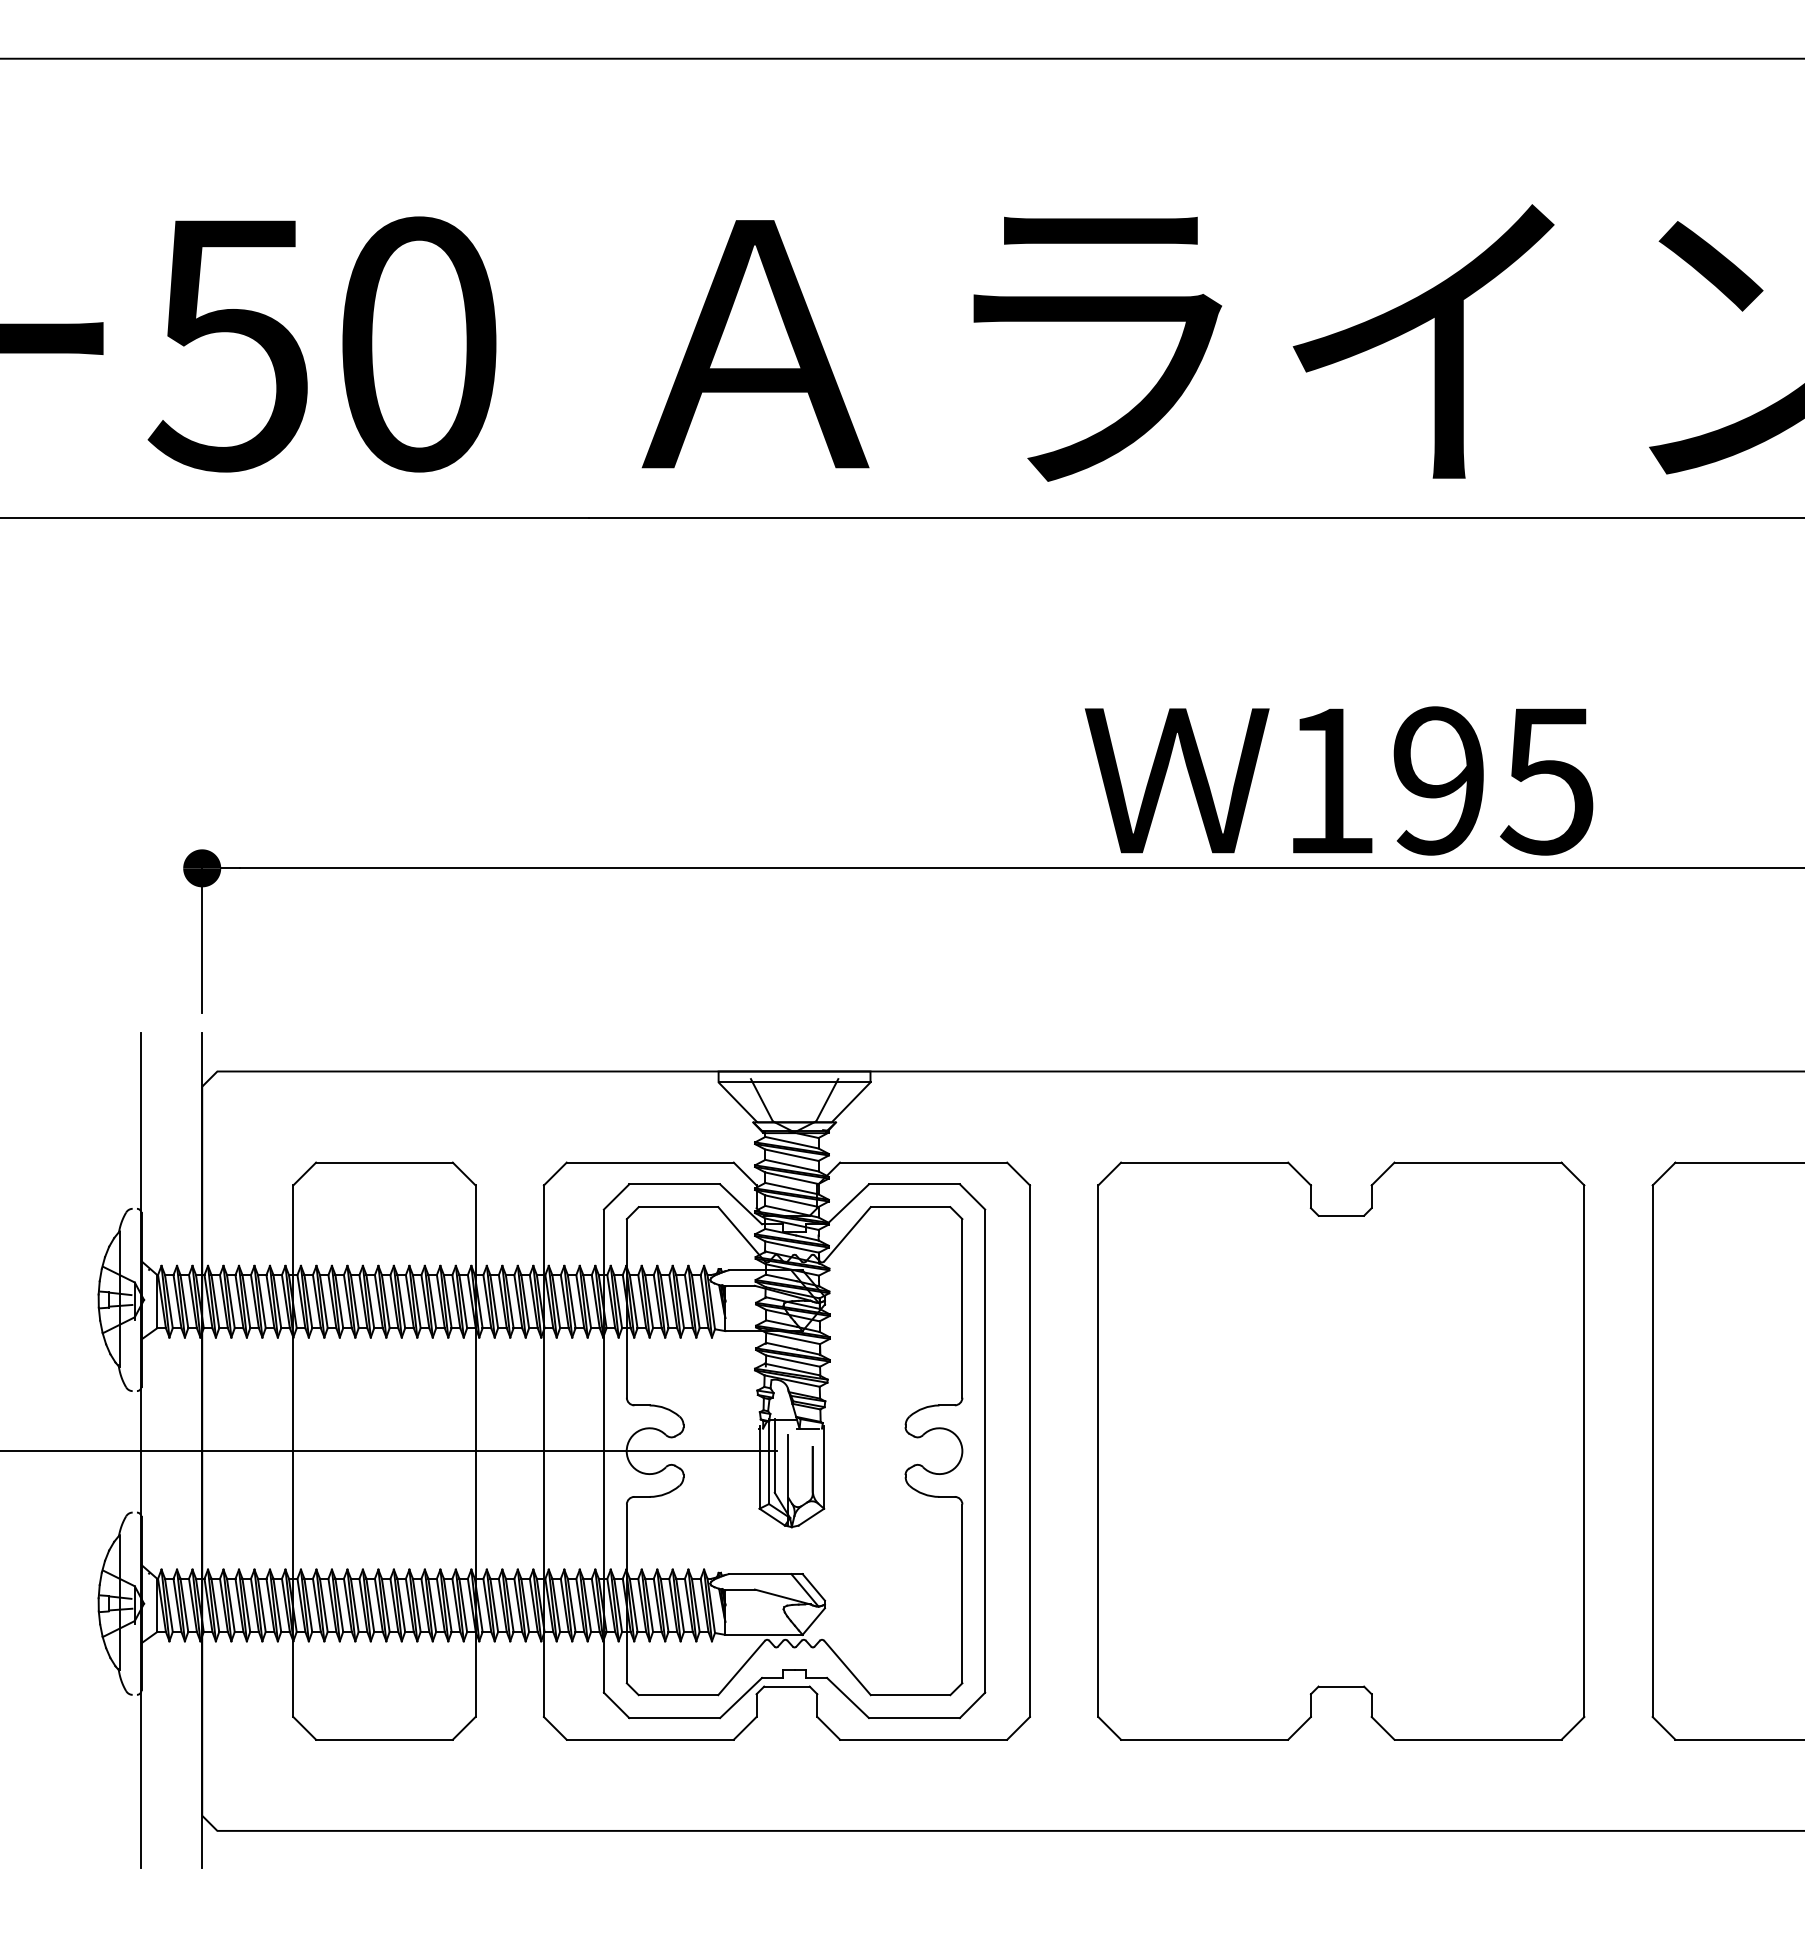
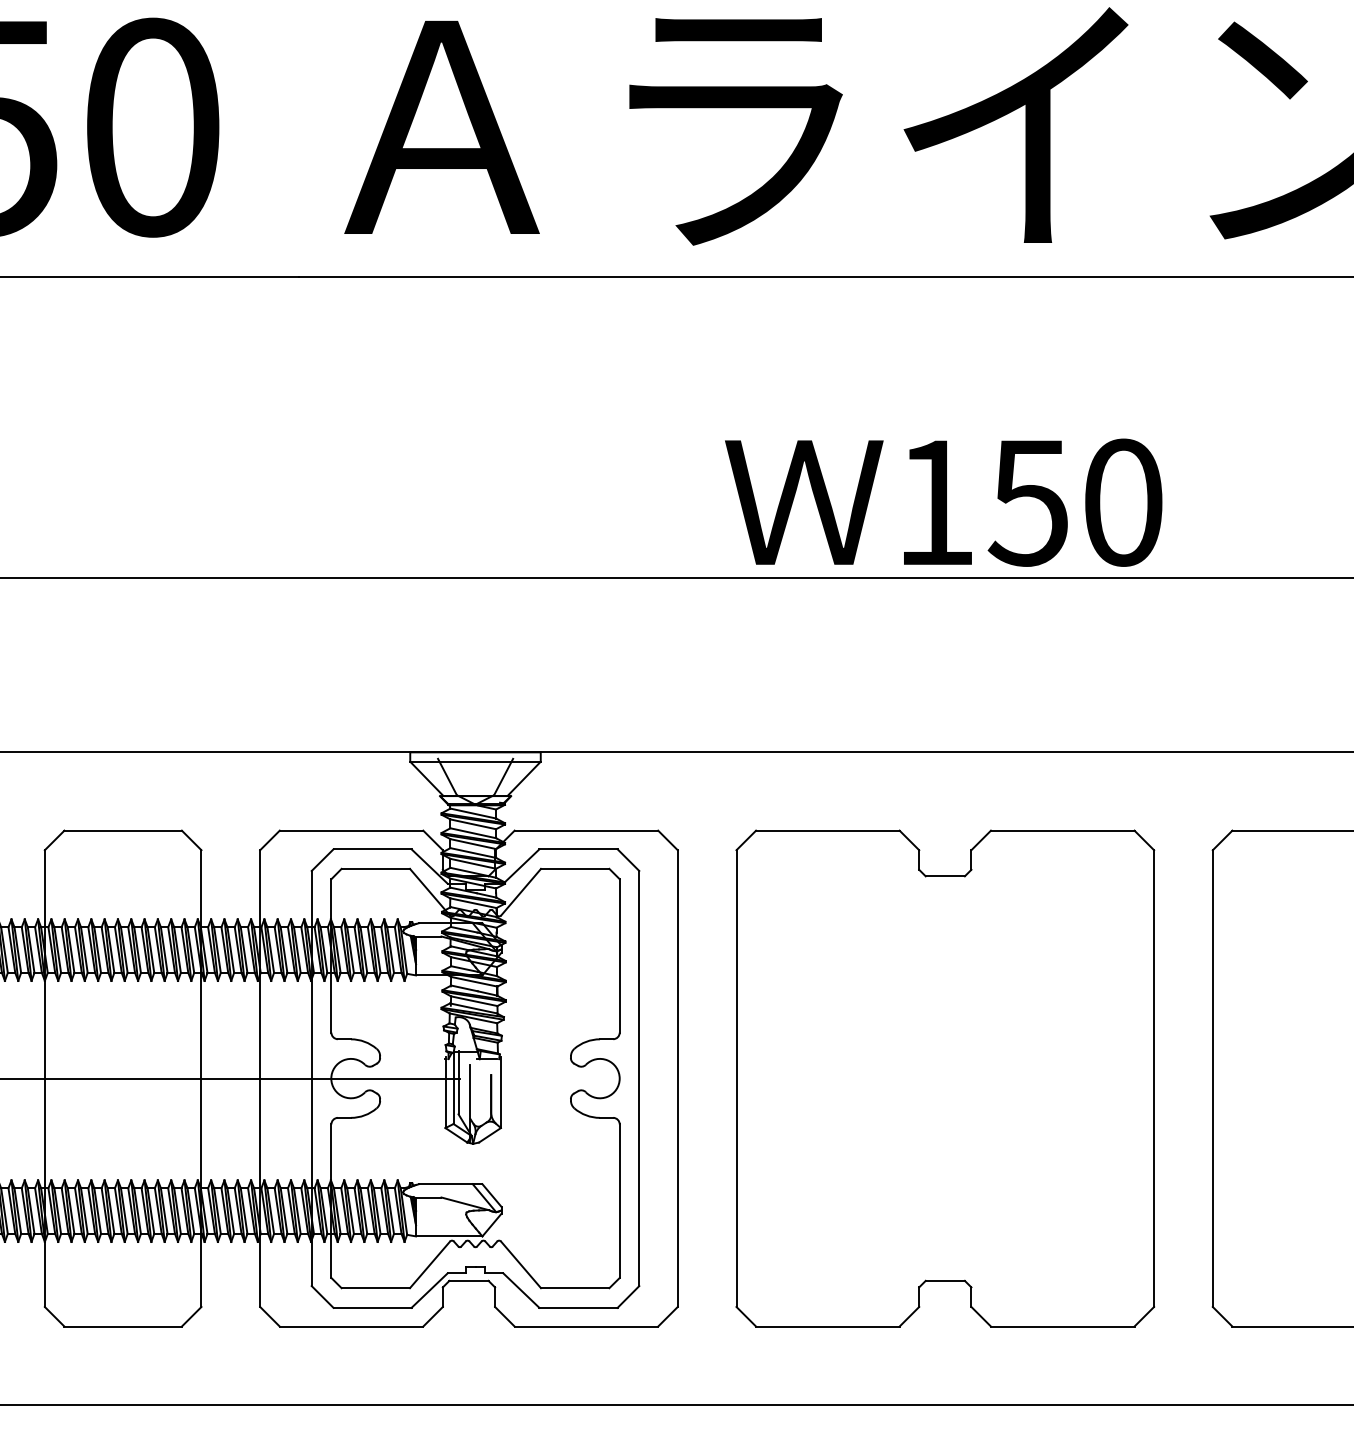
text: (1491, 780) -> (1074, 502), 195 -> 150

